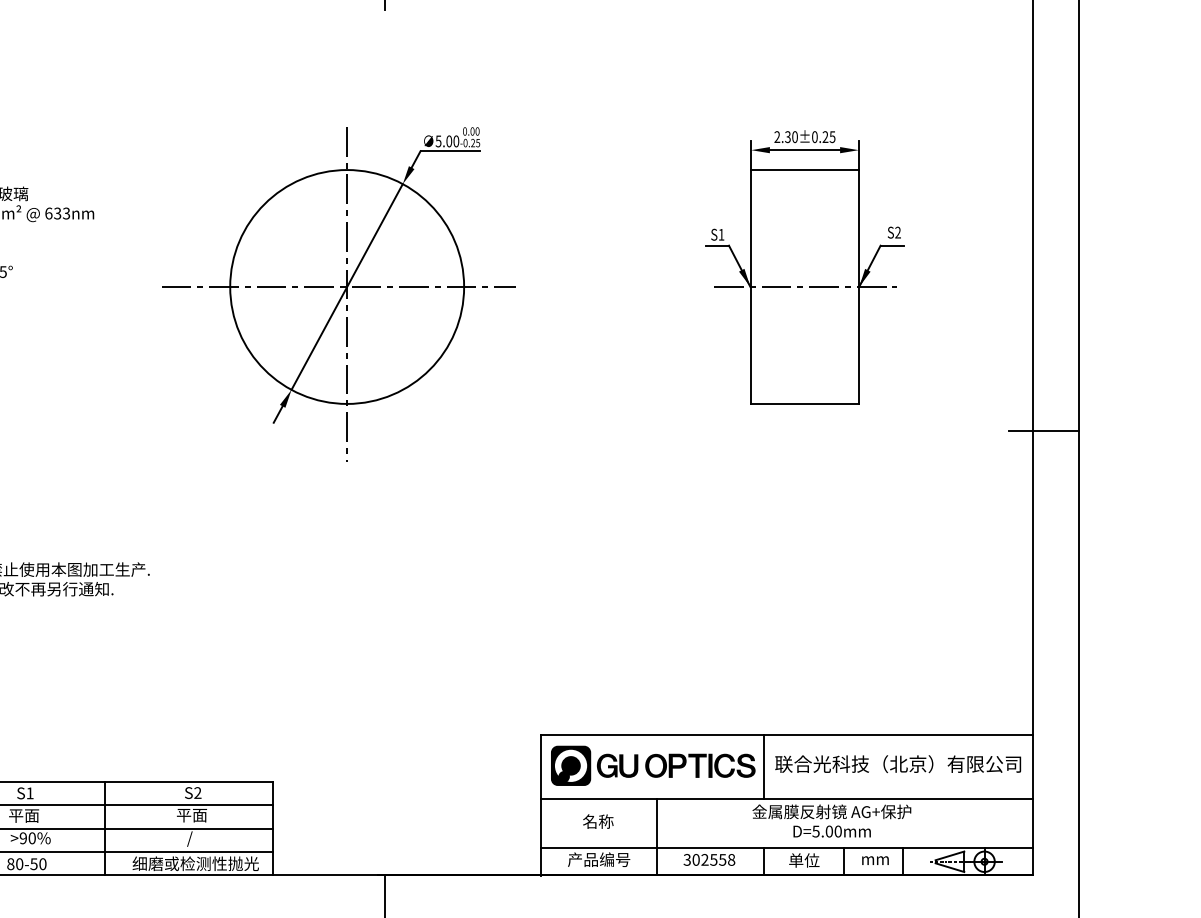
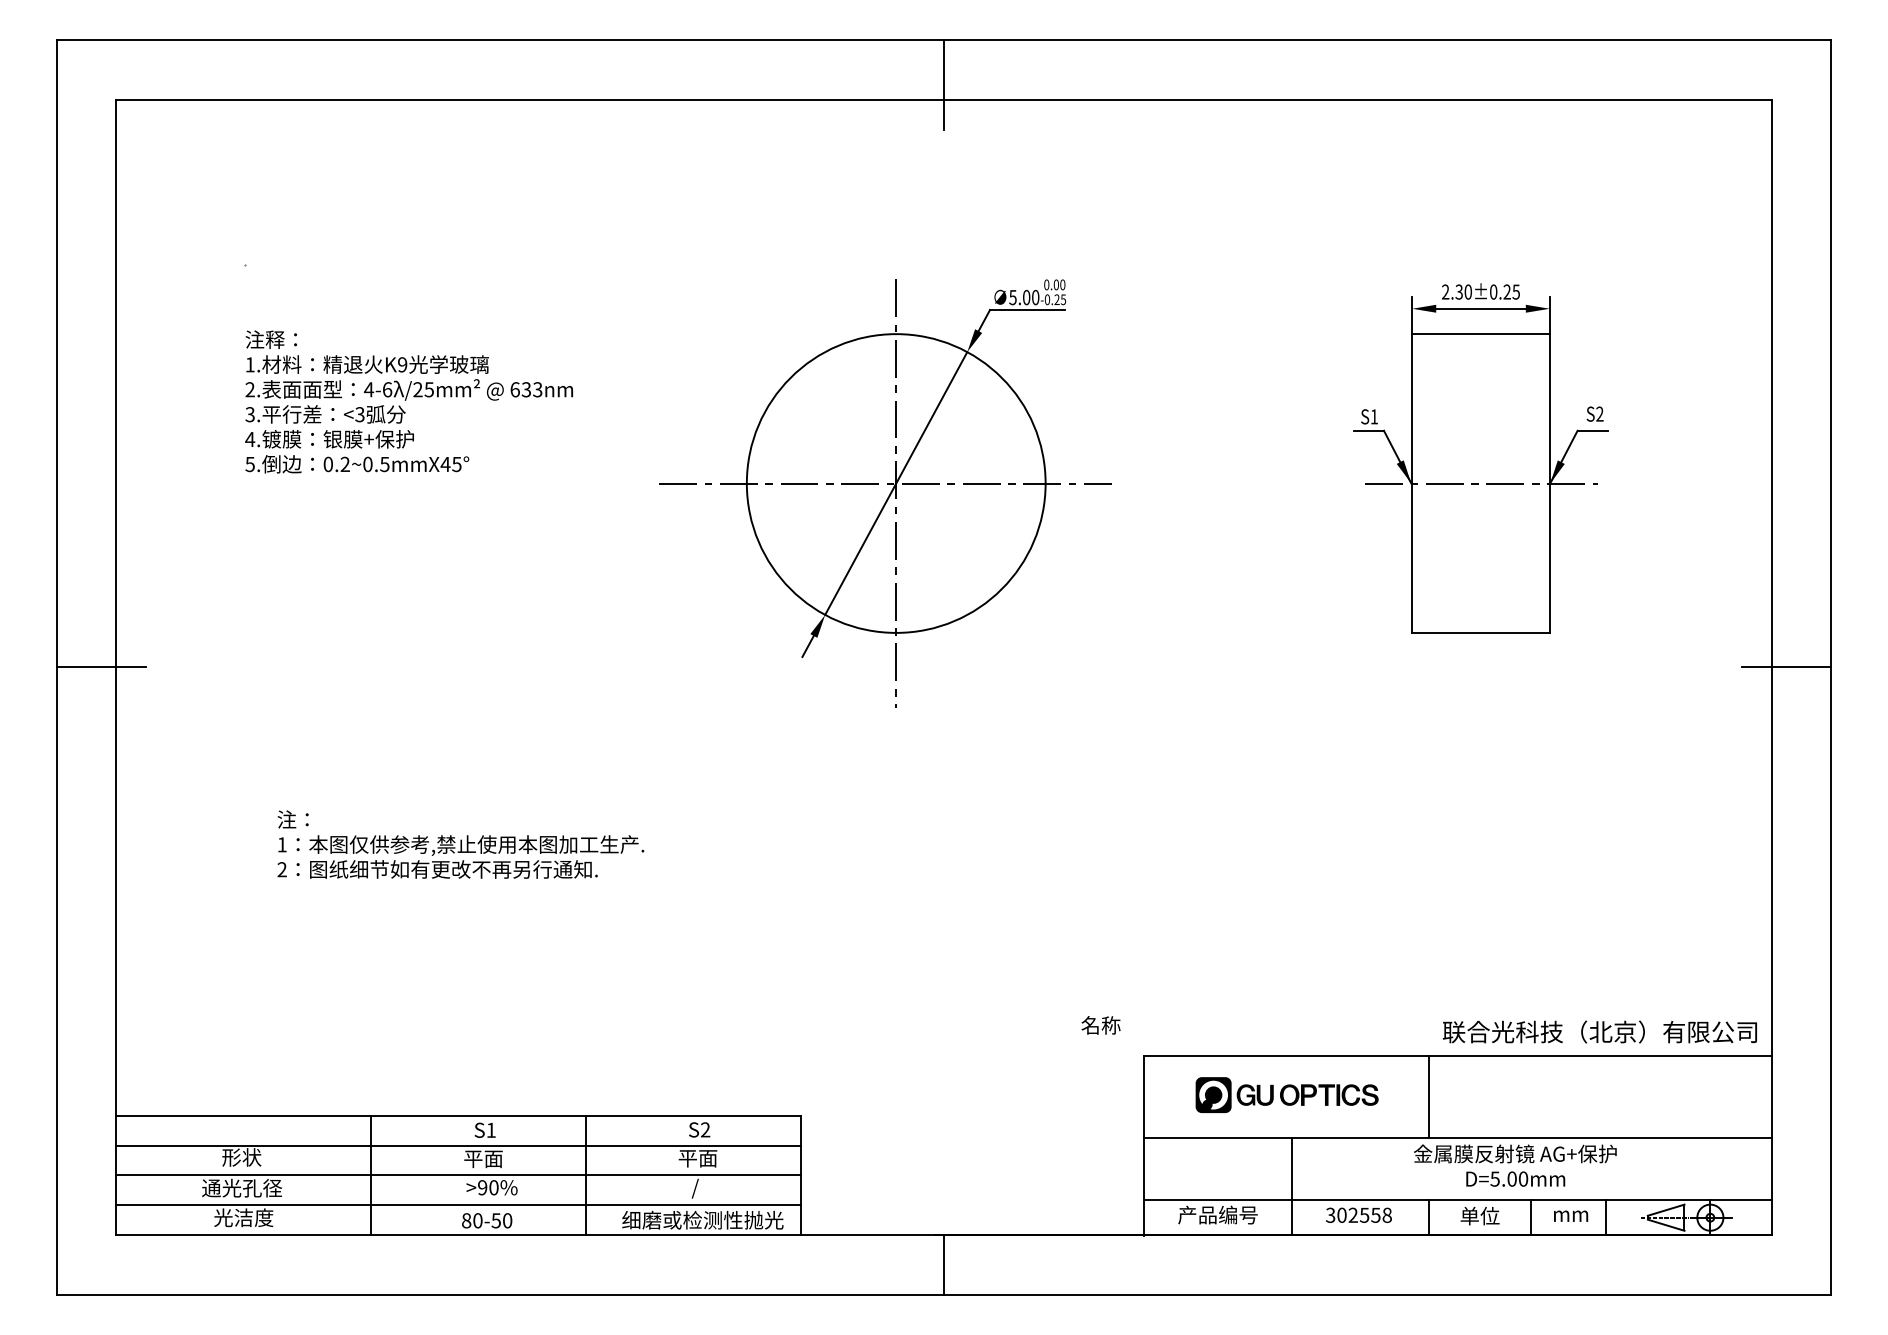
text: (897, 763) -> (1599, 1031), moved
part: (652, 765) -> (1286, 1094), size x0.7
text: (597, 821) -> (1100, 1025), moved

